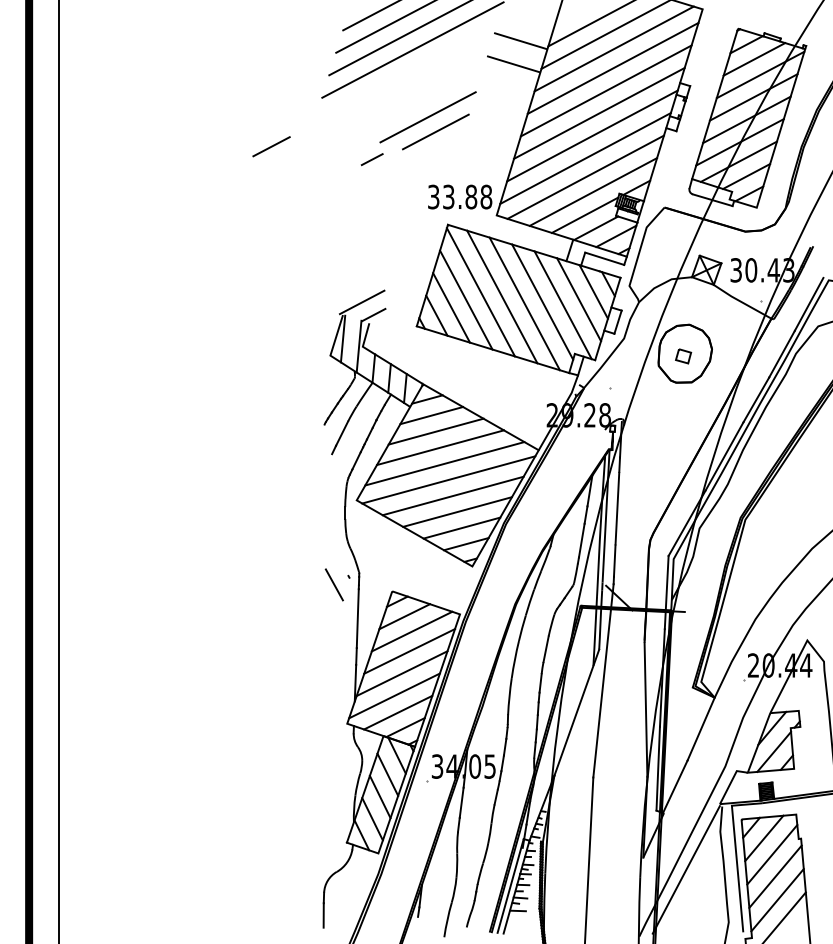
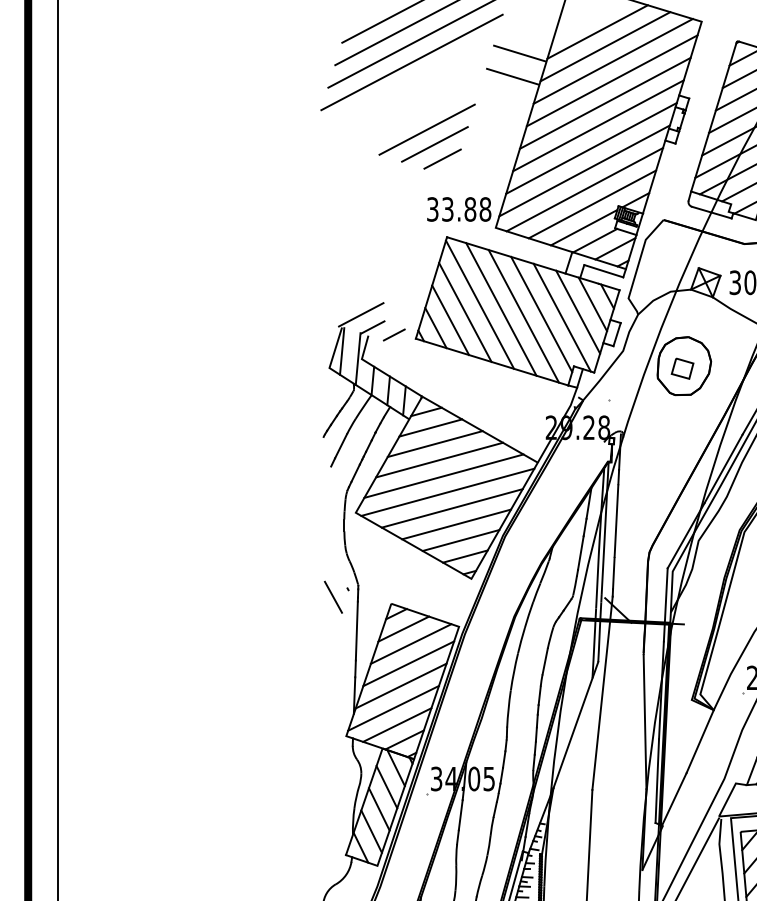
line: (271, 146) -> (442, 158), moved
line: (371, 159) -> (393, 334), moved
part: (683, 356) -> (682, 368), size x1.43

